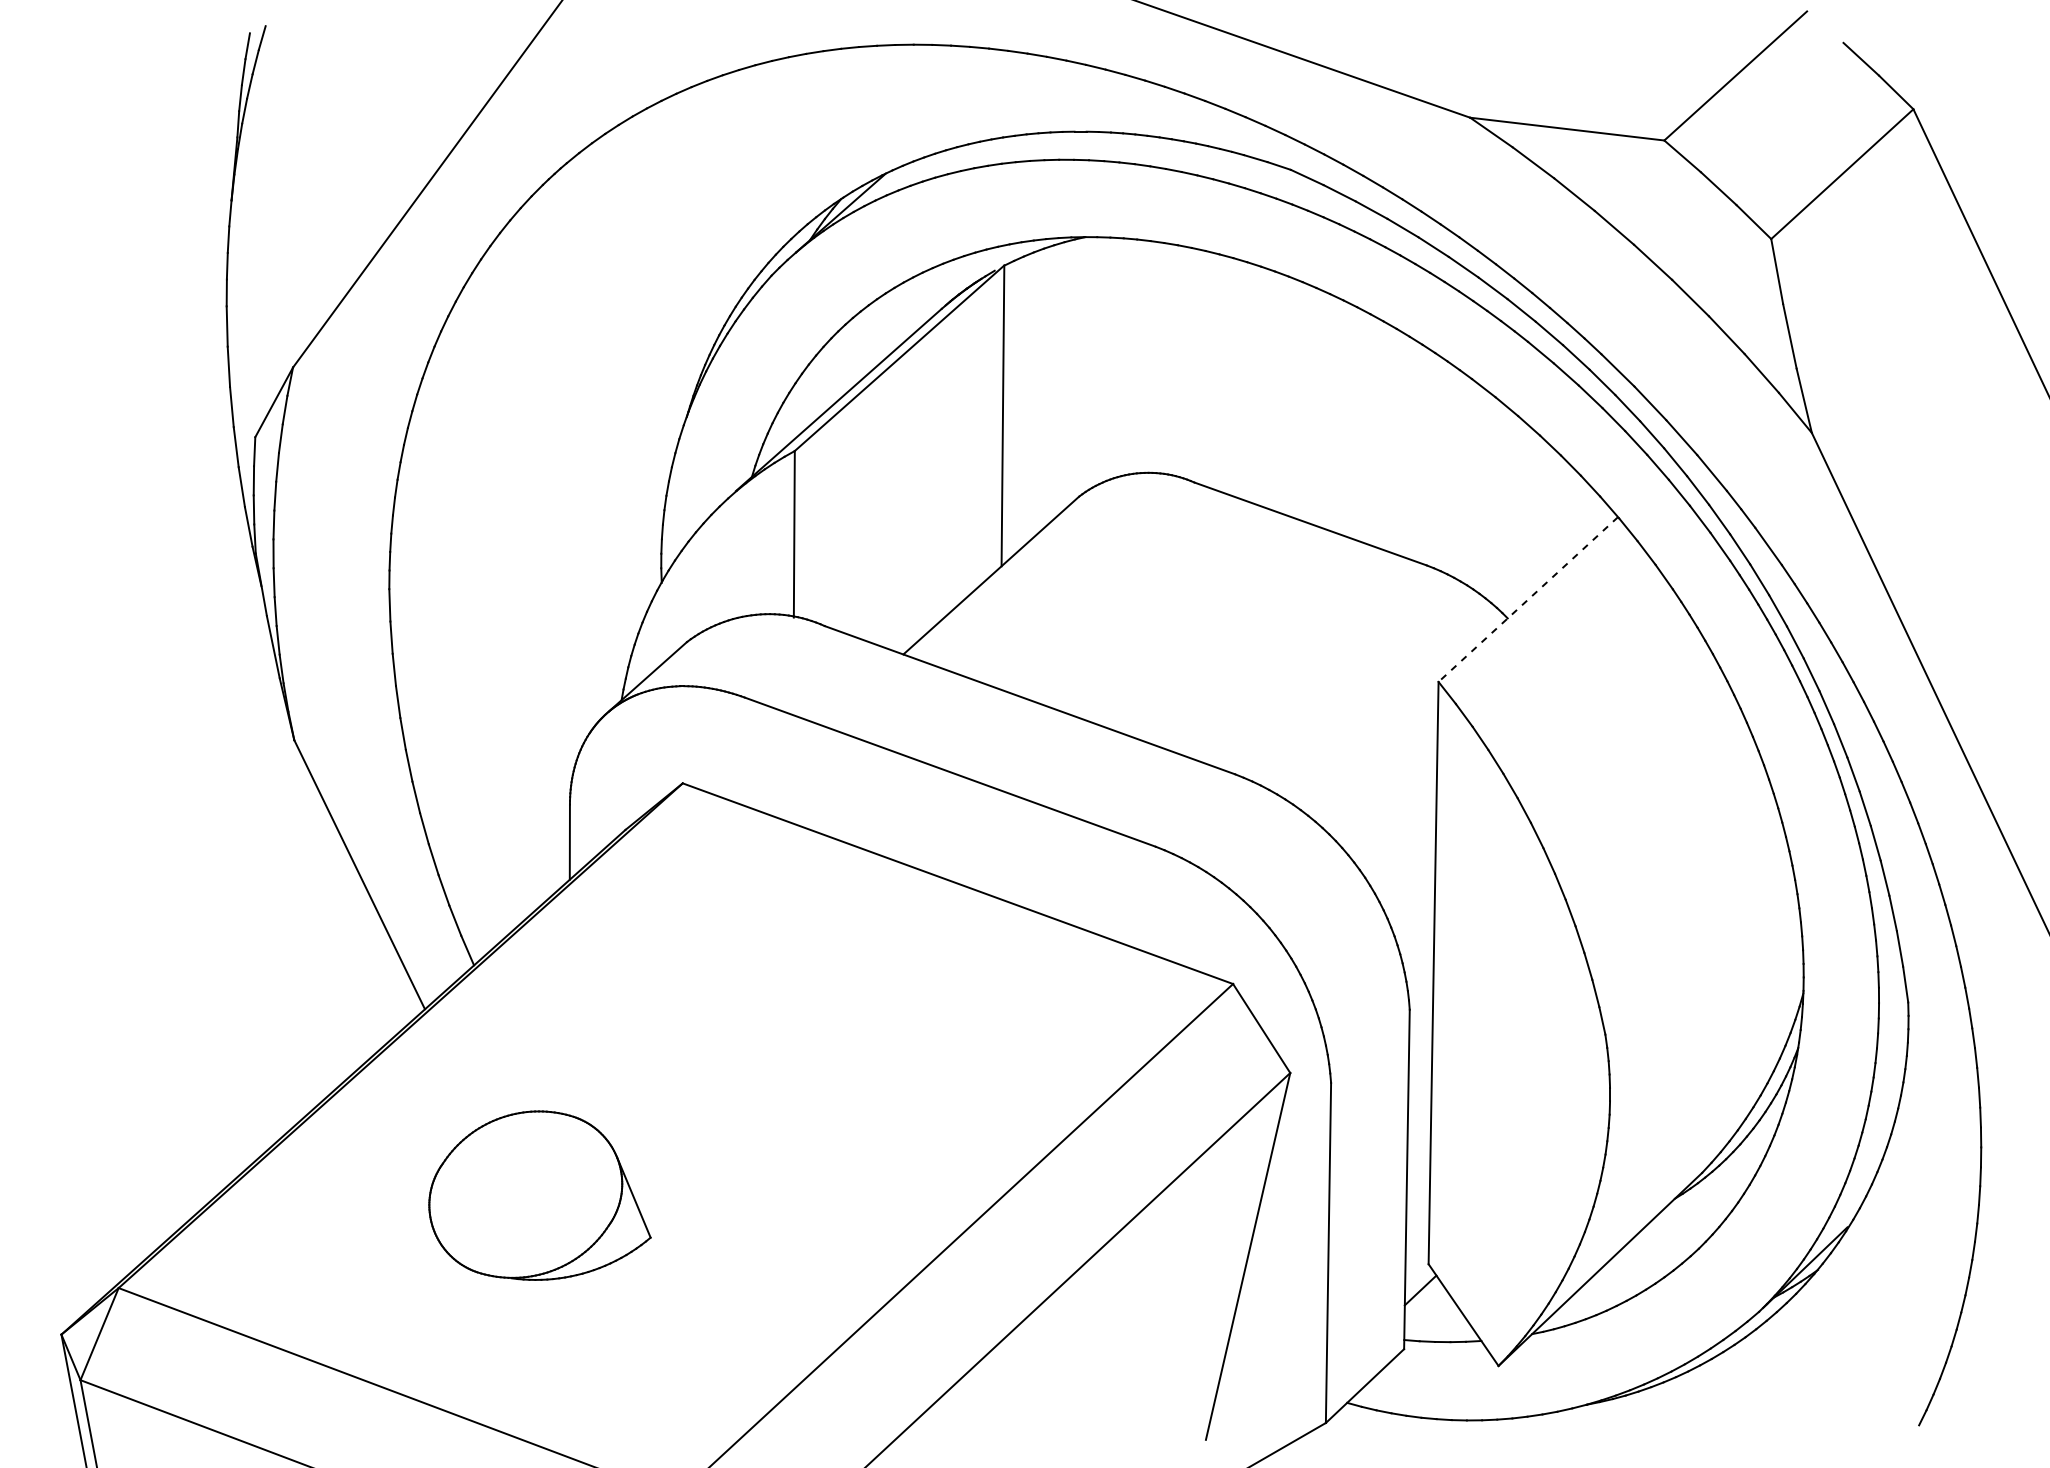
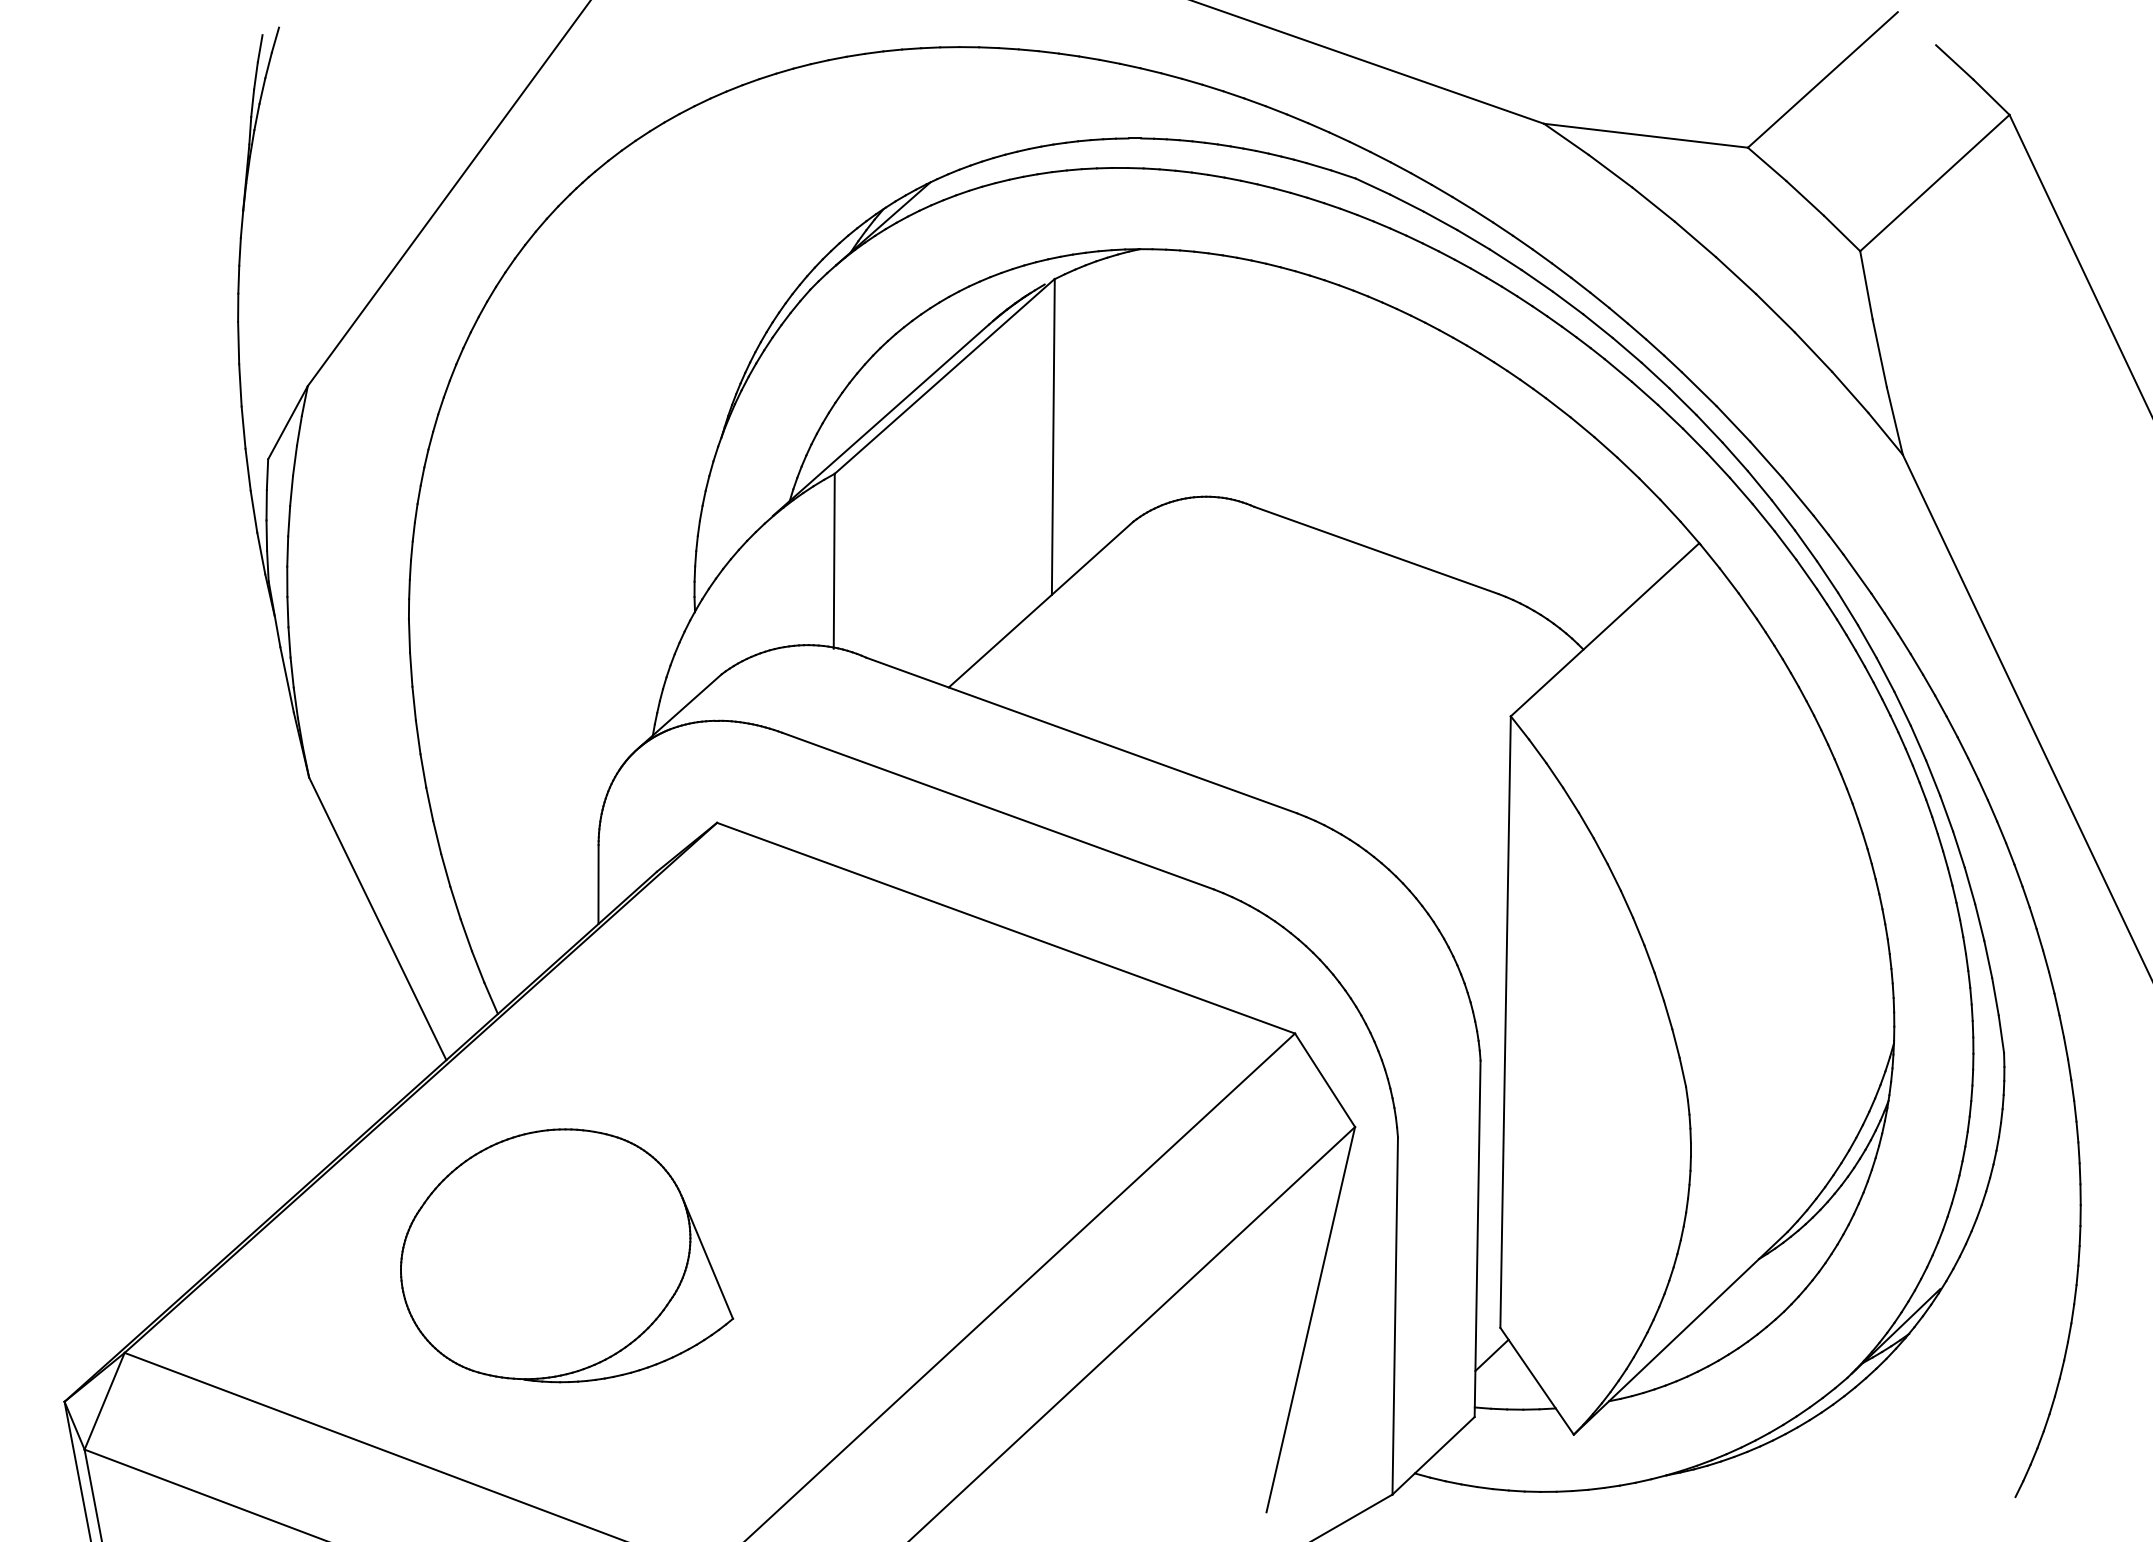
line: (1528, 599) -> (1605, 629), dashed -> solid
part: (540, 1195) -> (567, 1255), size x1.43

